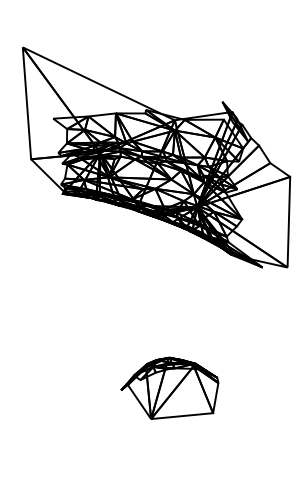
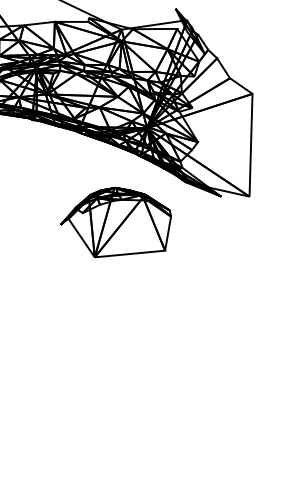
part: (169, 387) -> (115, 221), moved

